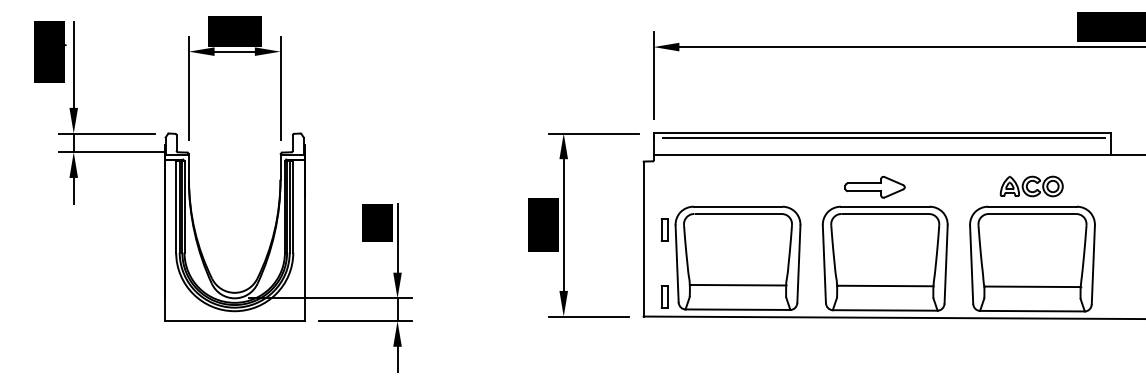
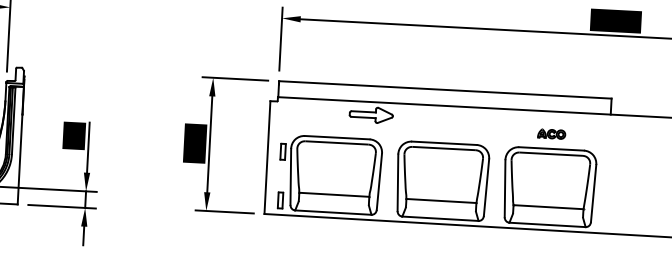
line: (883, 138) -> (445, 93), removed
part: (1031, 186) -> (551, 134), size x0.6
part: (874, 187) -> (370, 115), moved

